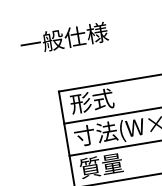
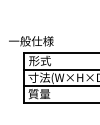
text: (64, 39) -> (31, 41), moved

